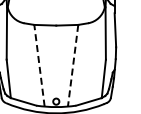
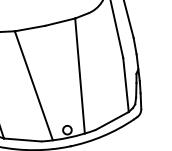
line: (39, 65) -> (33, 85), dashed -> solid
line: (73, 66) -> (80, 76), dashed -> solid

